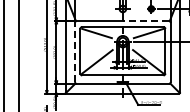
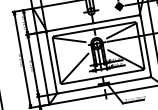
line: (145, 20) -> (115, 18), dashed -> solid
line: (75, 52) -> (52, 62), dashed -> solid

